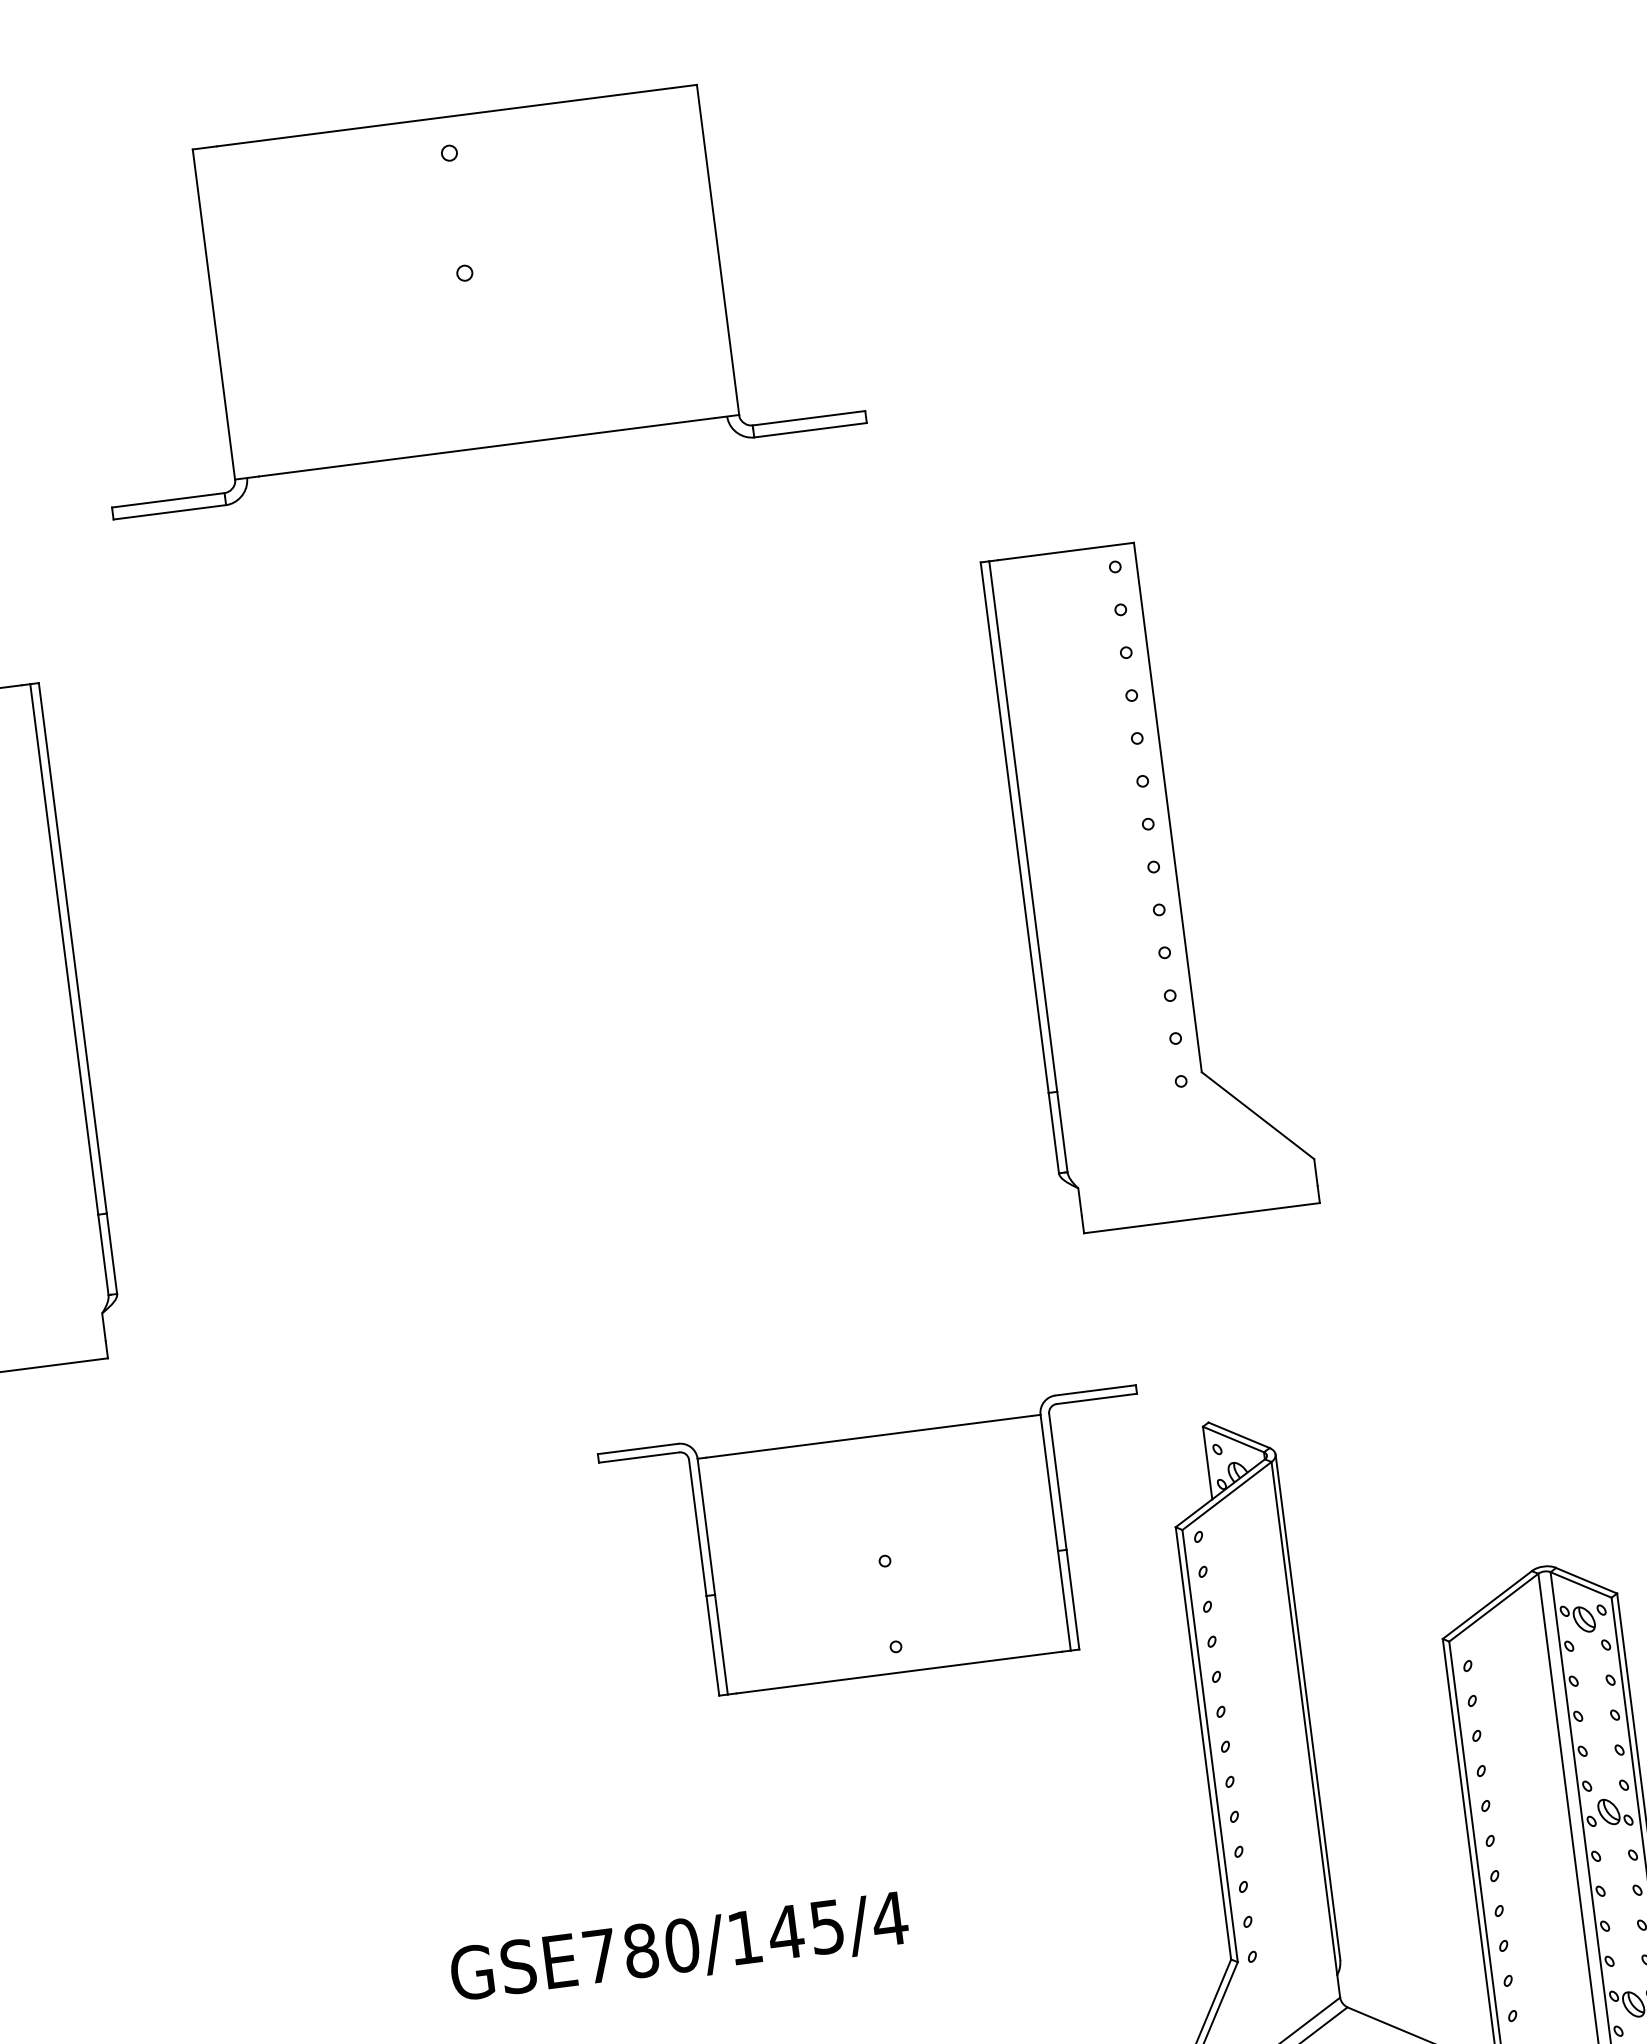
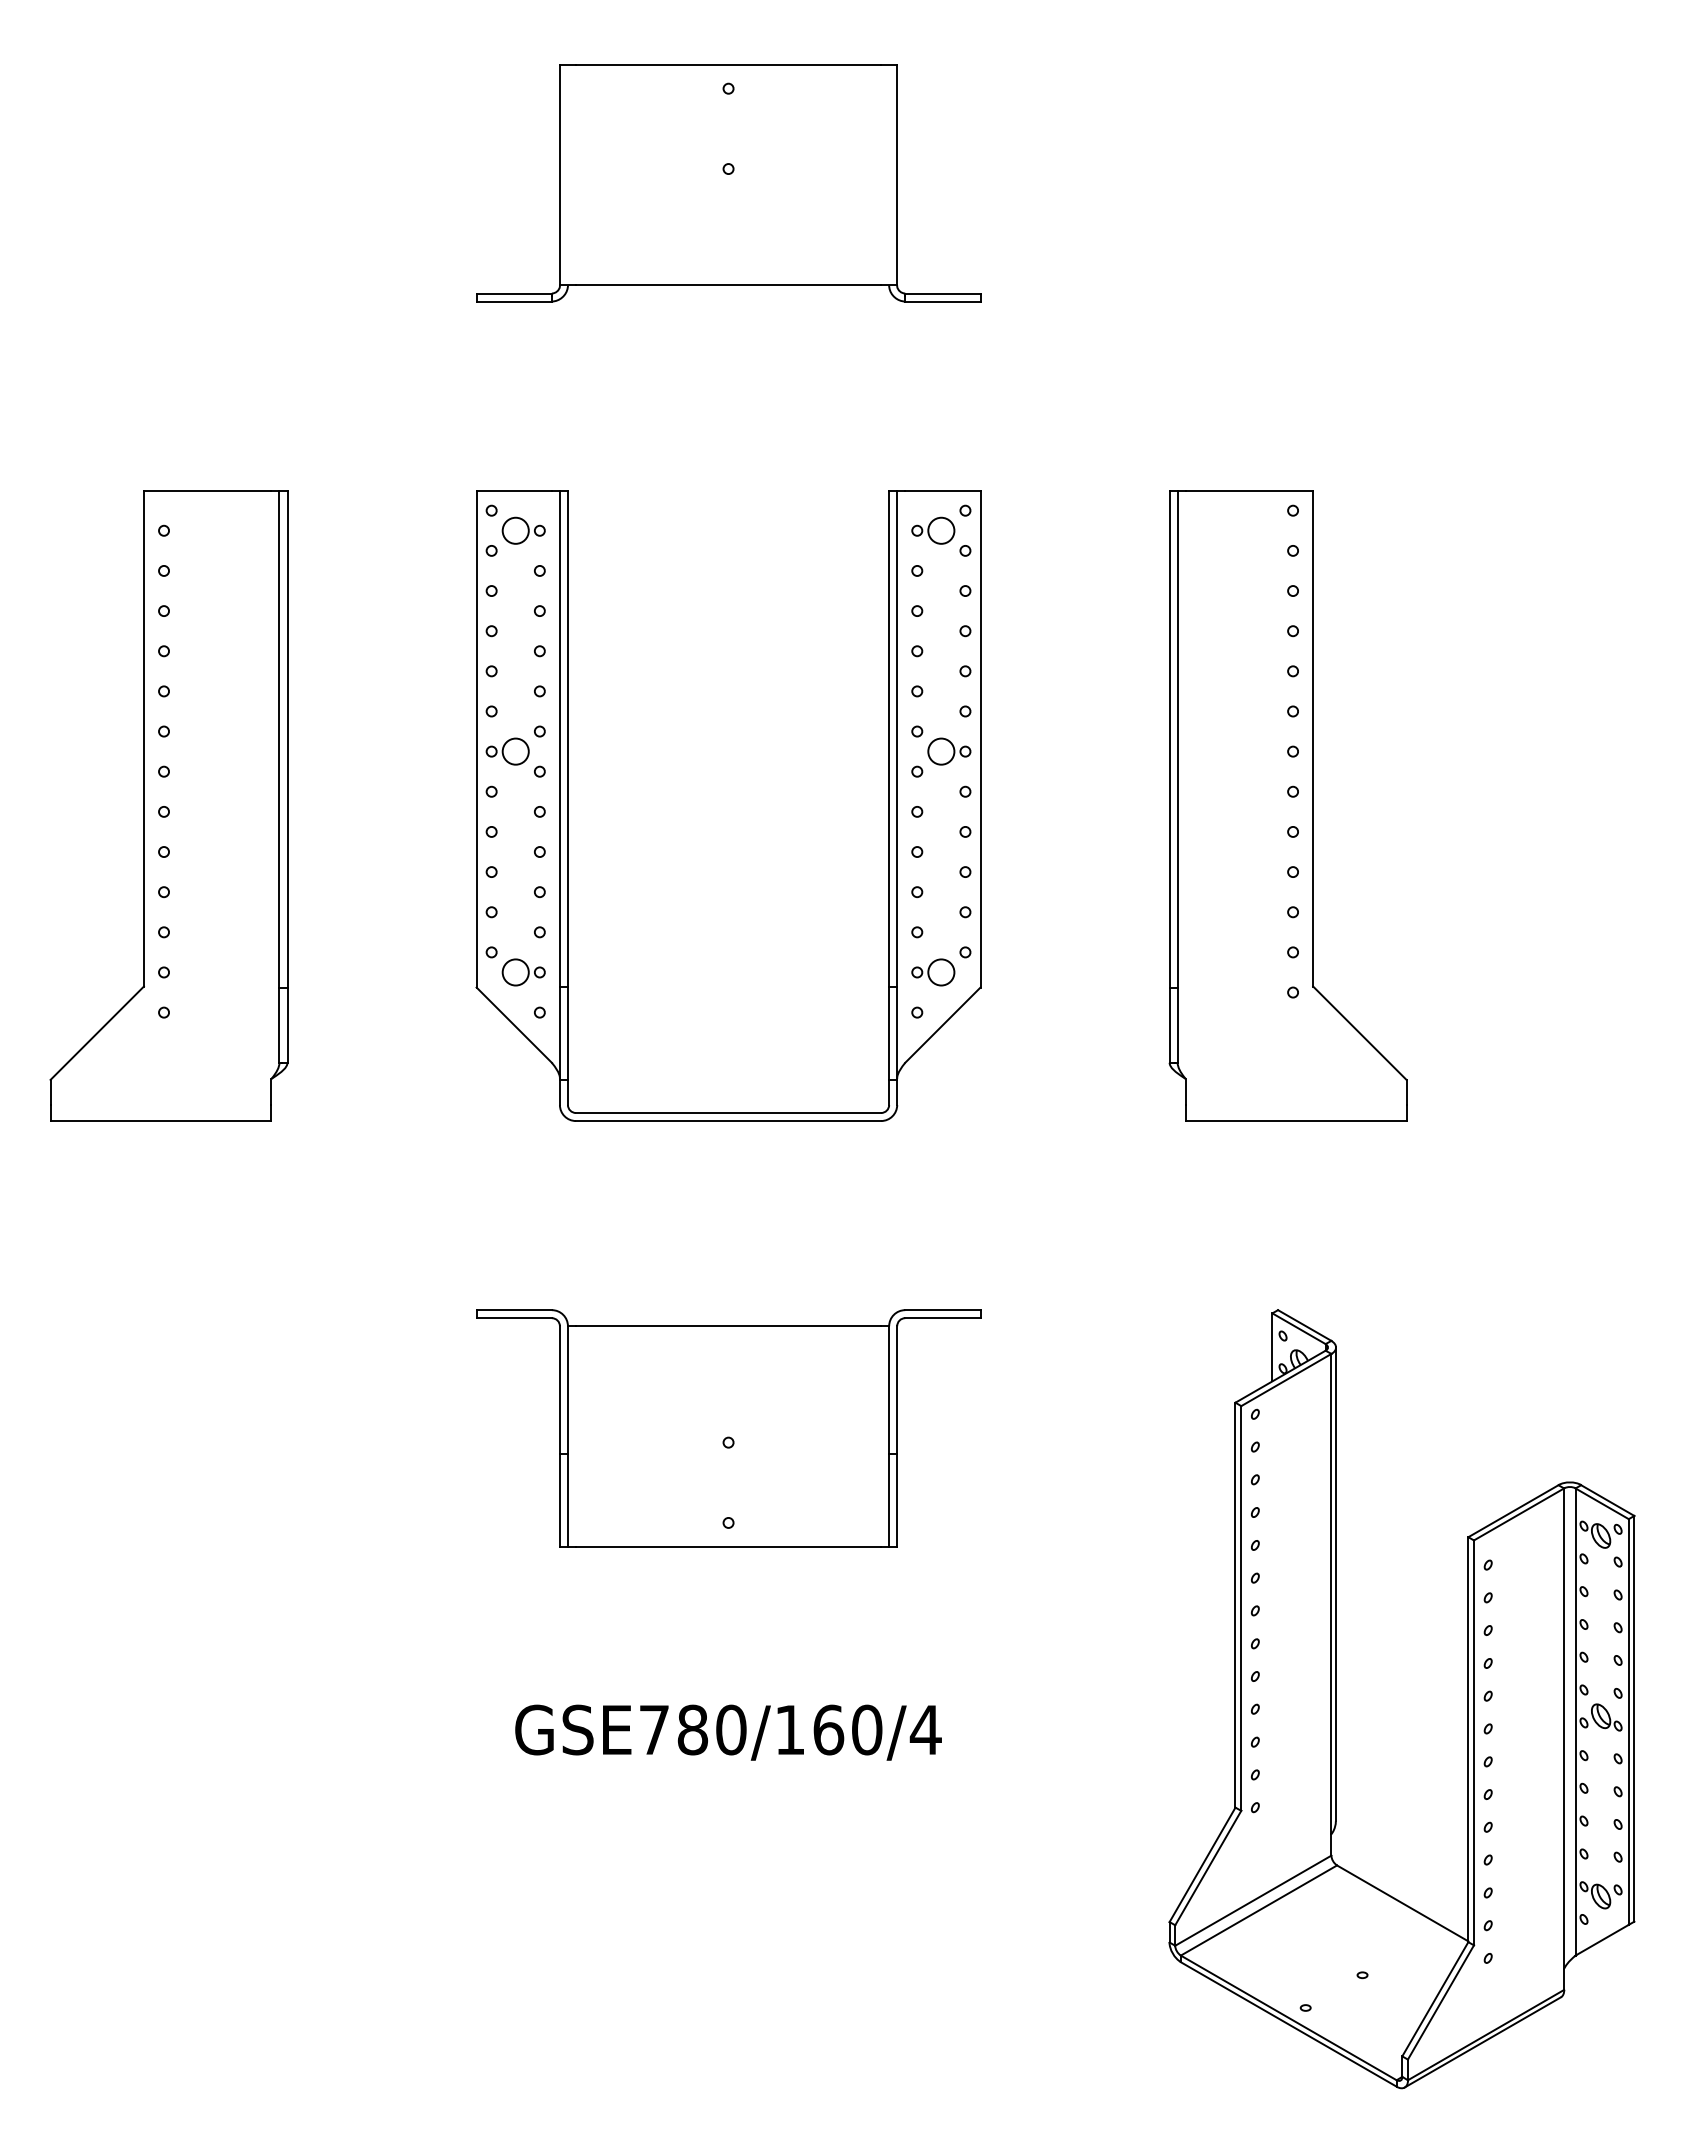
part: (467, 294) -> (728, 183), size x0.71
part: (381, 980) -> (568, 805), added
part: (883, 1546) -> (728, 1428), moved
text: (806, 1929) -> (847, 1729), GSE780/145/4 -> GSE780/160/4

